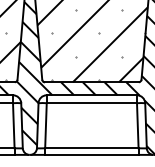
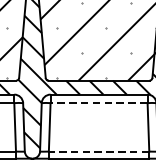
line: (91, 103) -> (98, 103), solid -> dashed
line: (91, 148) -> (98, 151), solid -> dashed

